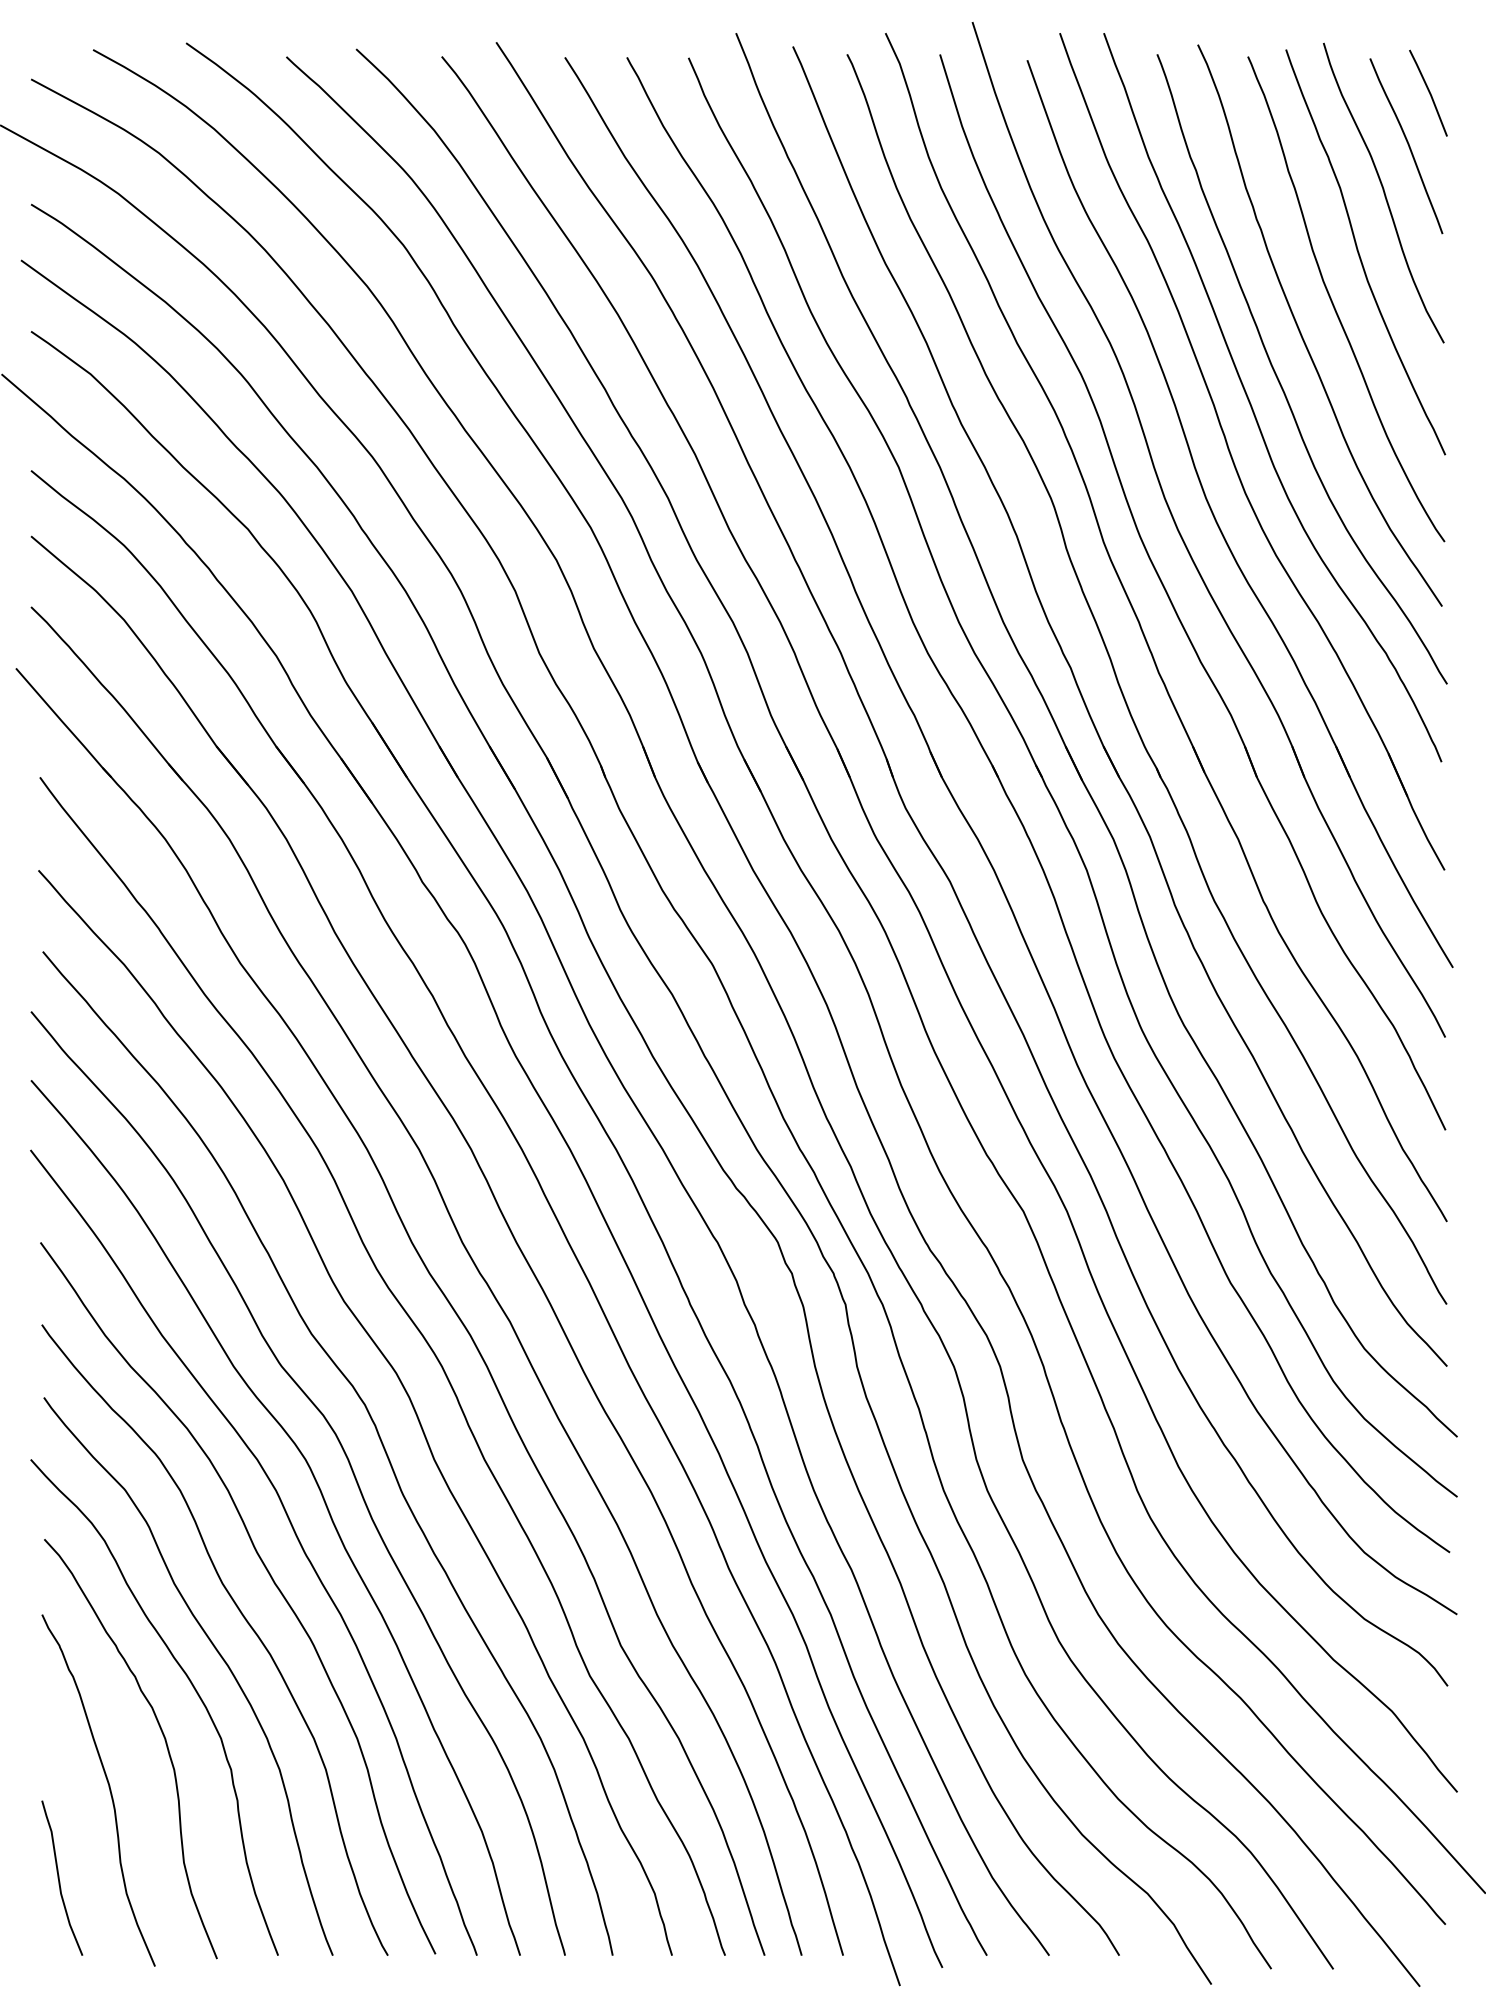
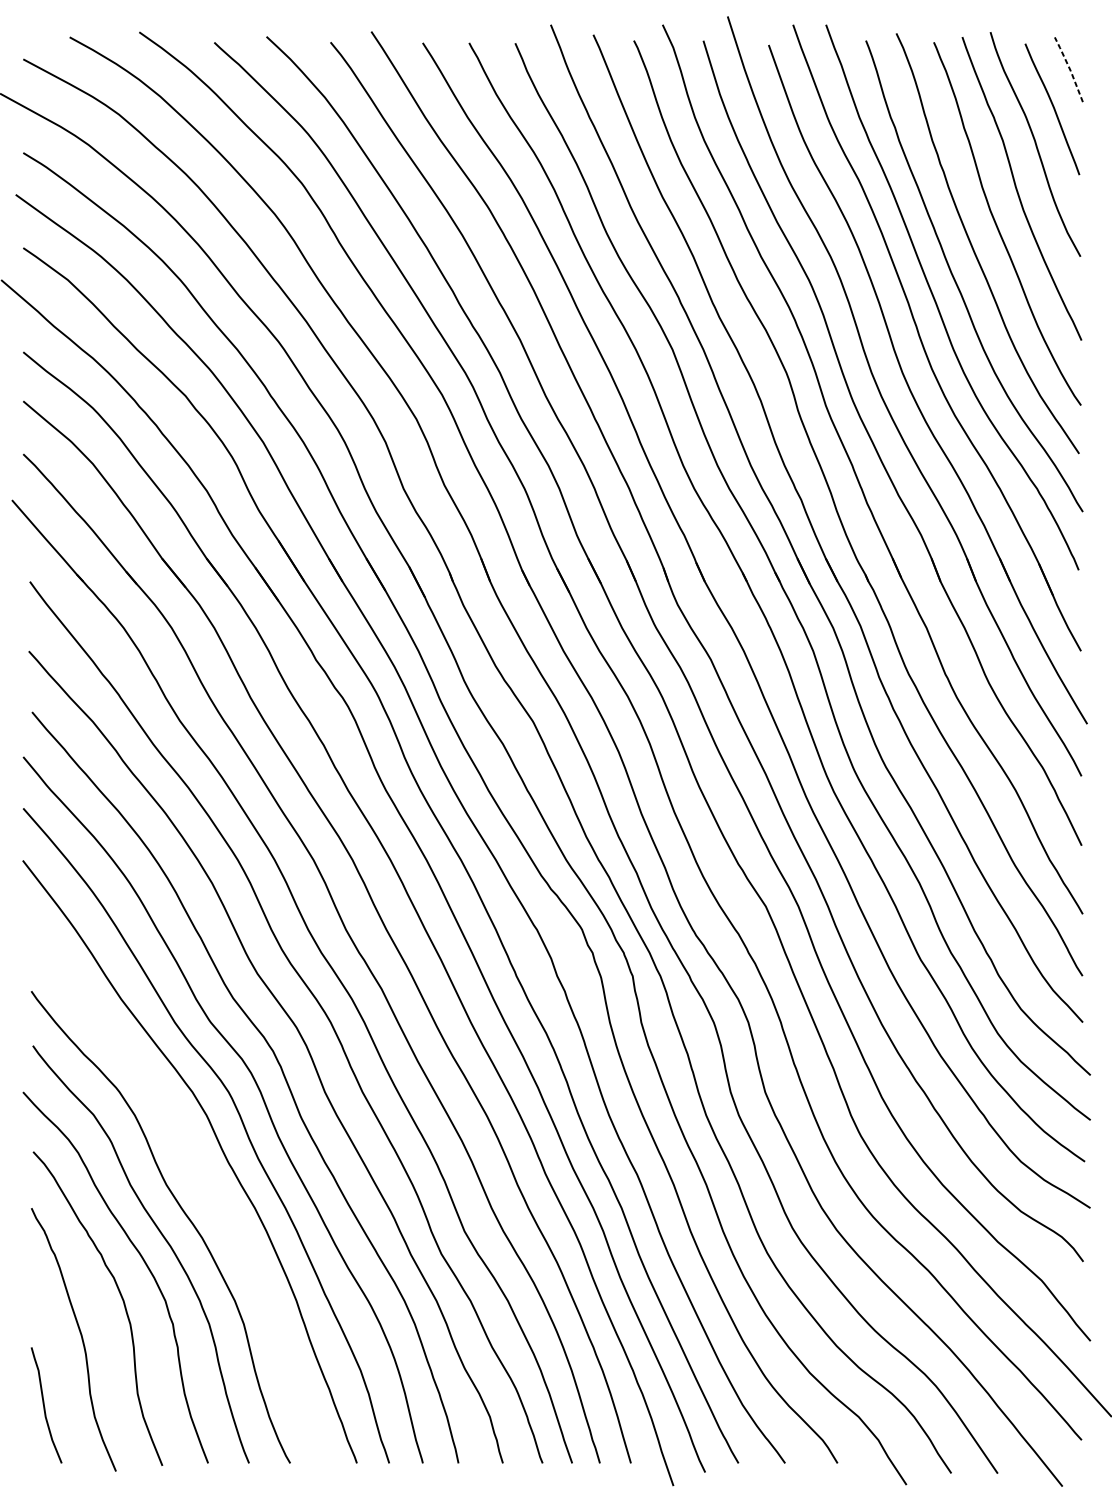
line: (1429, 92) -> (1069, 69), solid -> dashed
curve: (272, 1581) -> (203, 1183), removed

